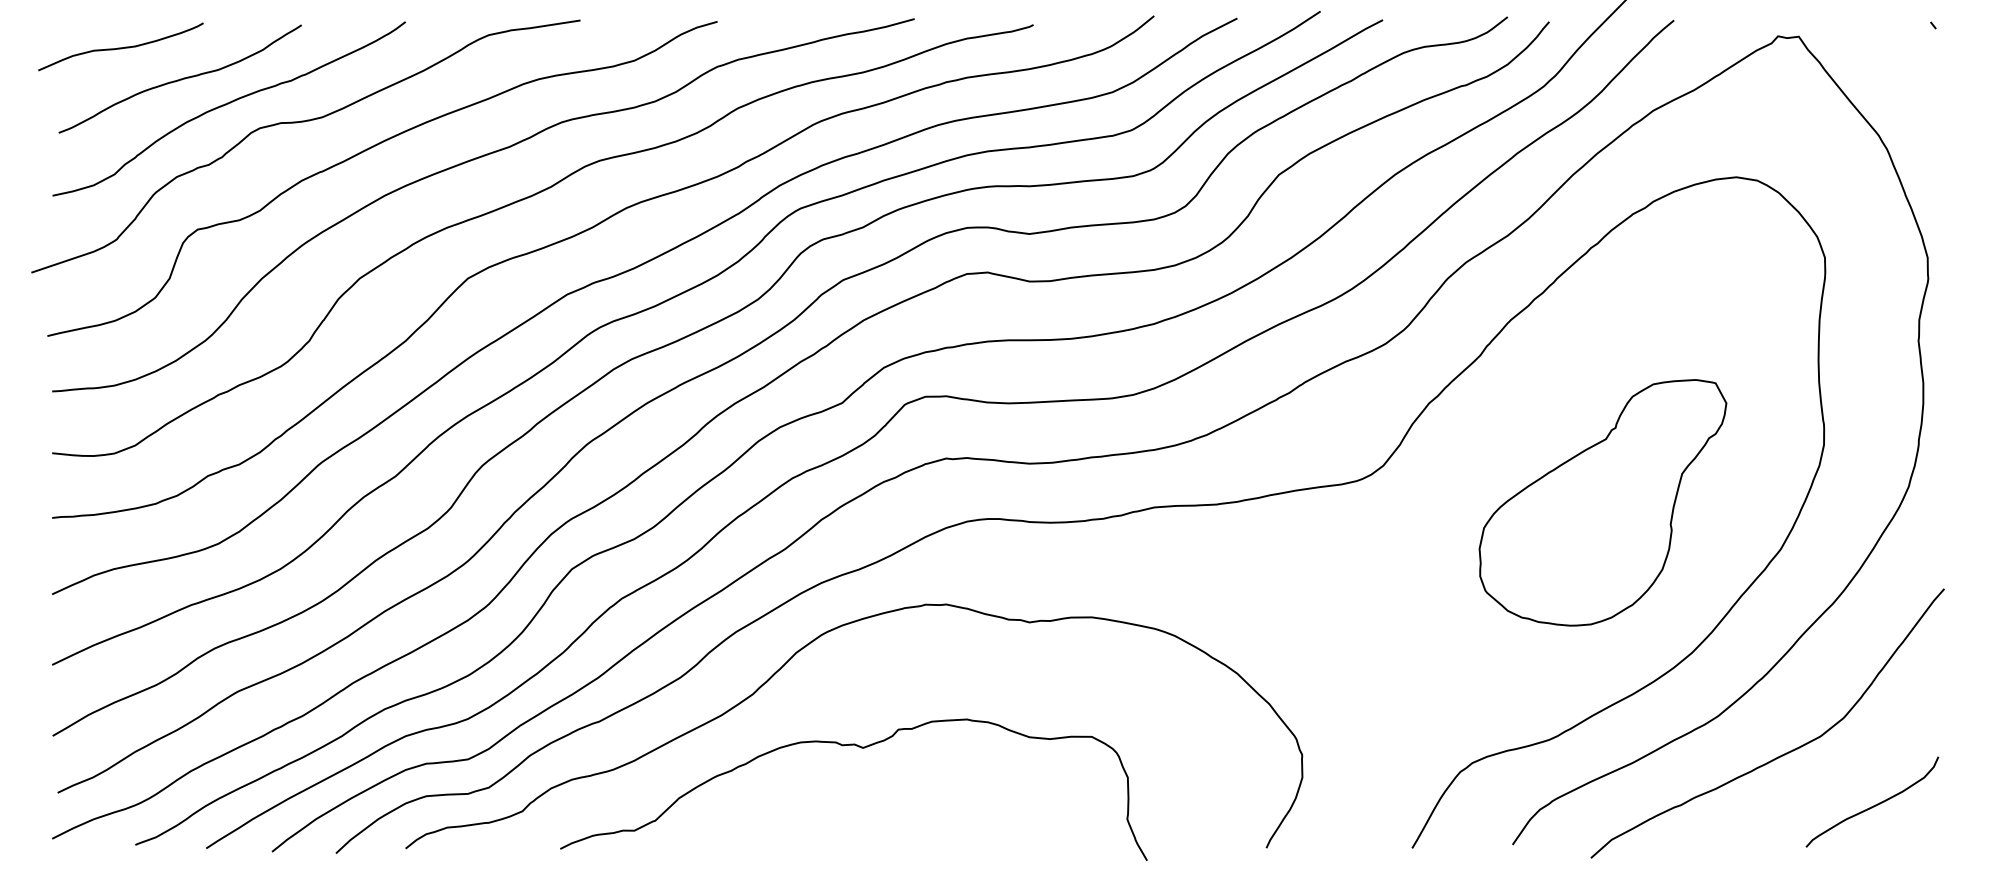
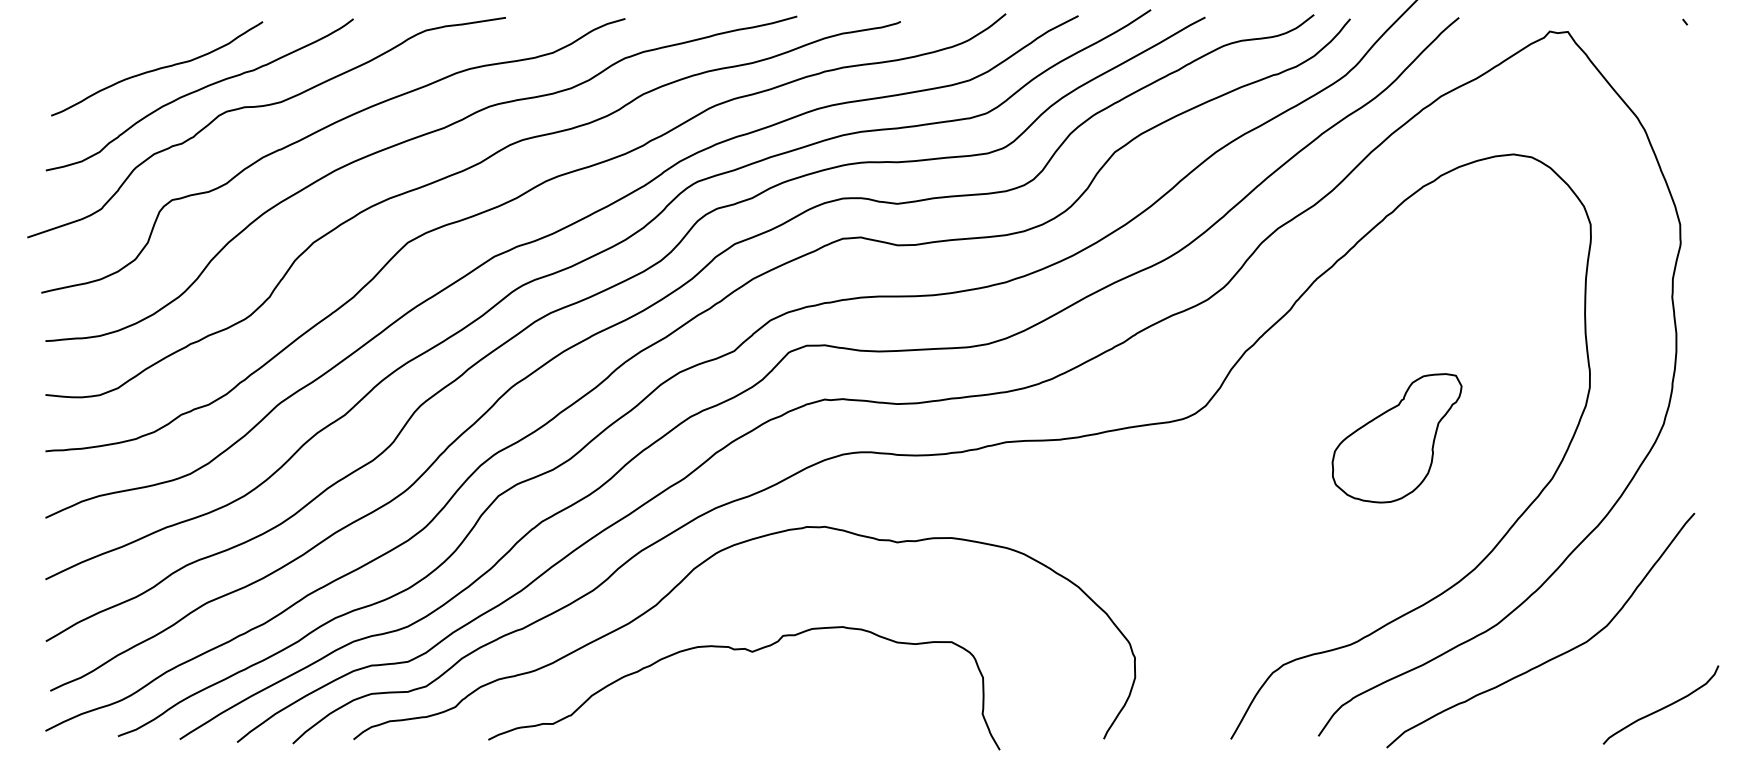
curve: (121, 47) -> (105, 41), removed
part: (1602, 503) -> (1396, 438), size x0.6
curve: (1874, 804) -> (1662, 707), moved

